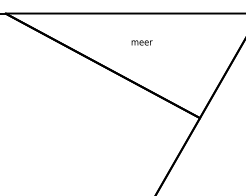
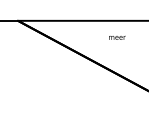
text: (141, 42) -> (116, 37), moved

